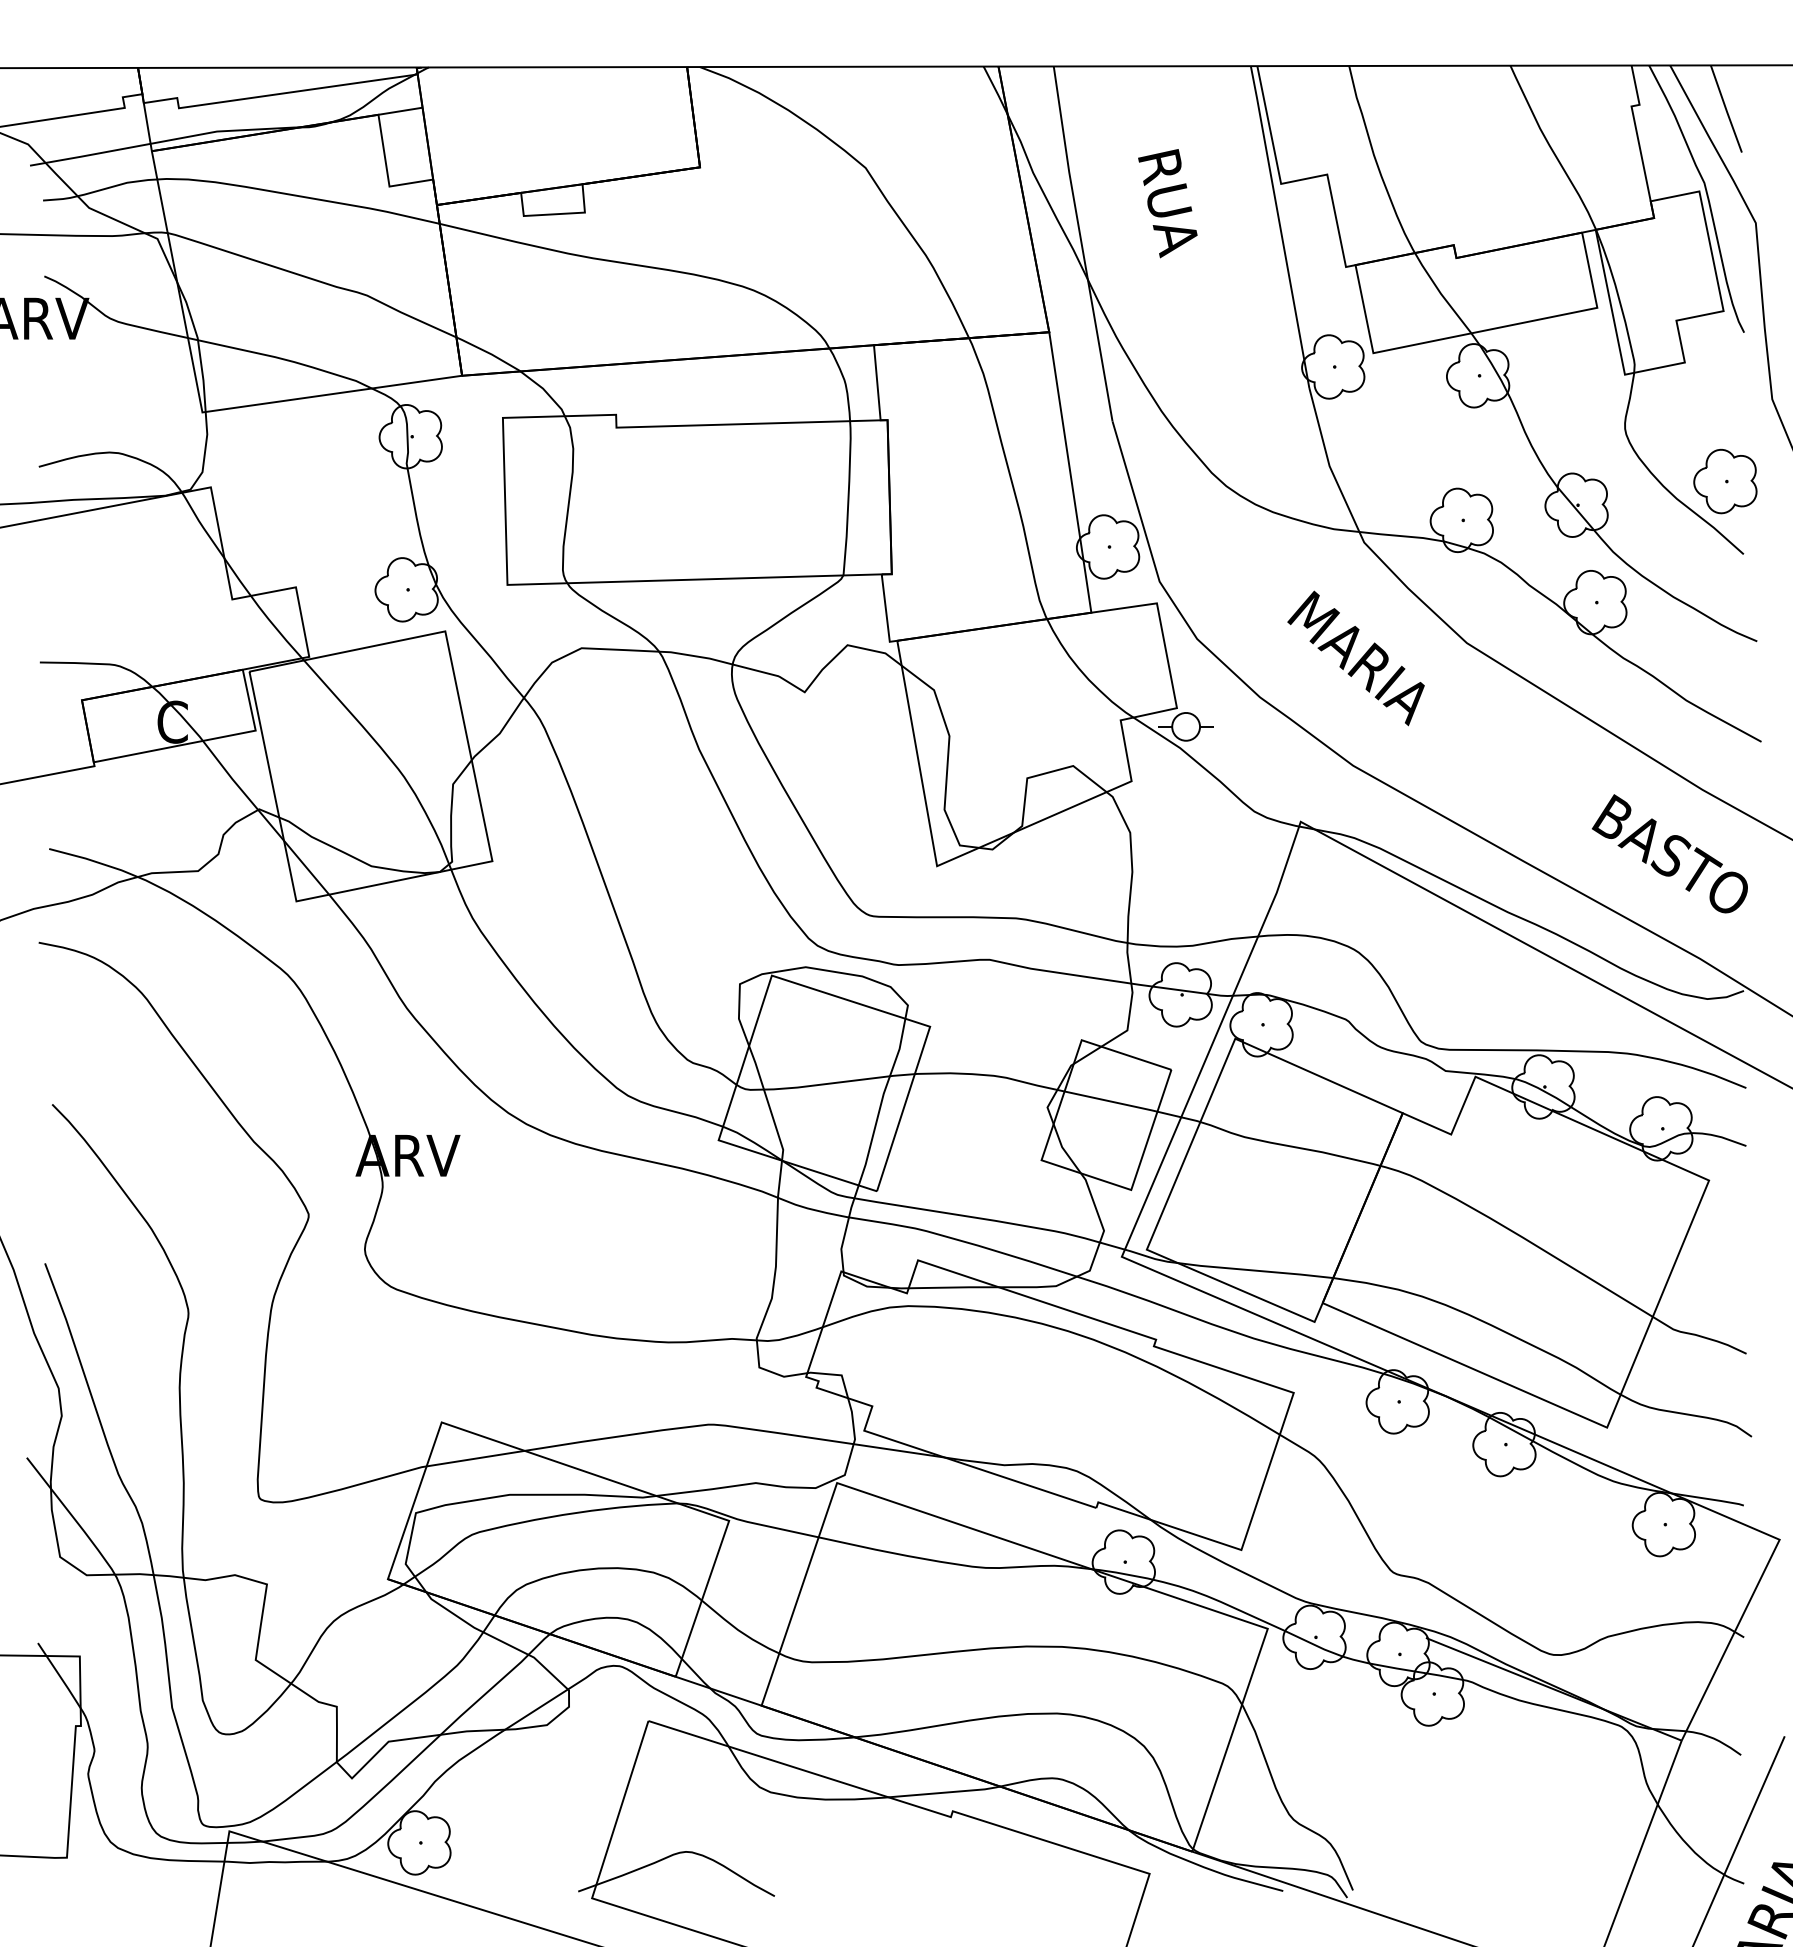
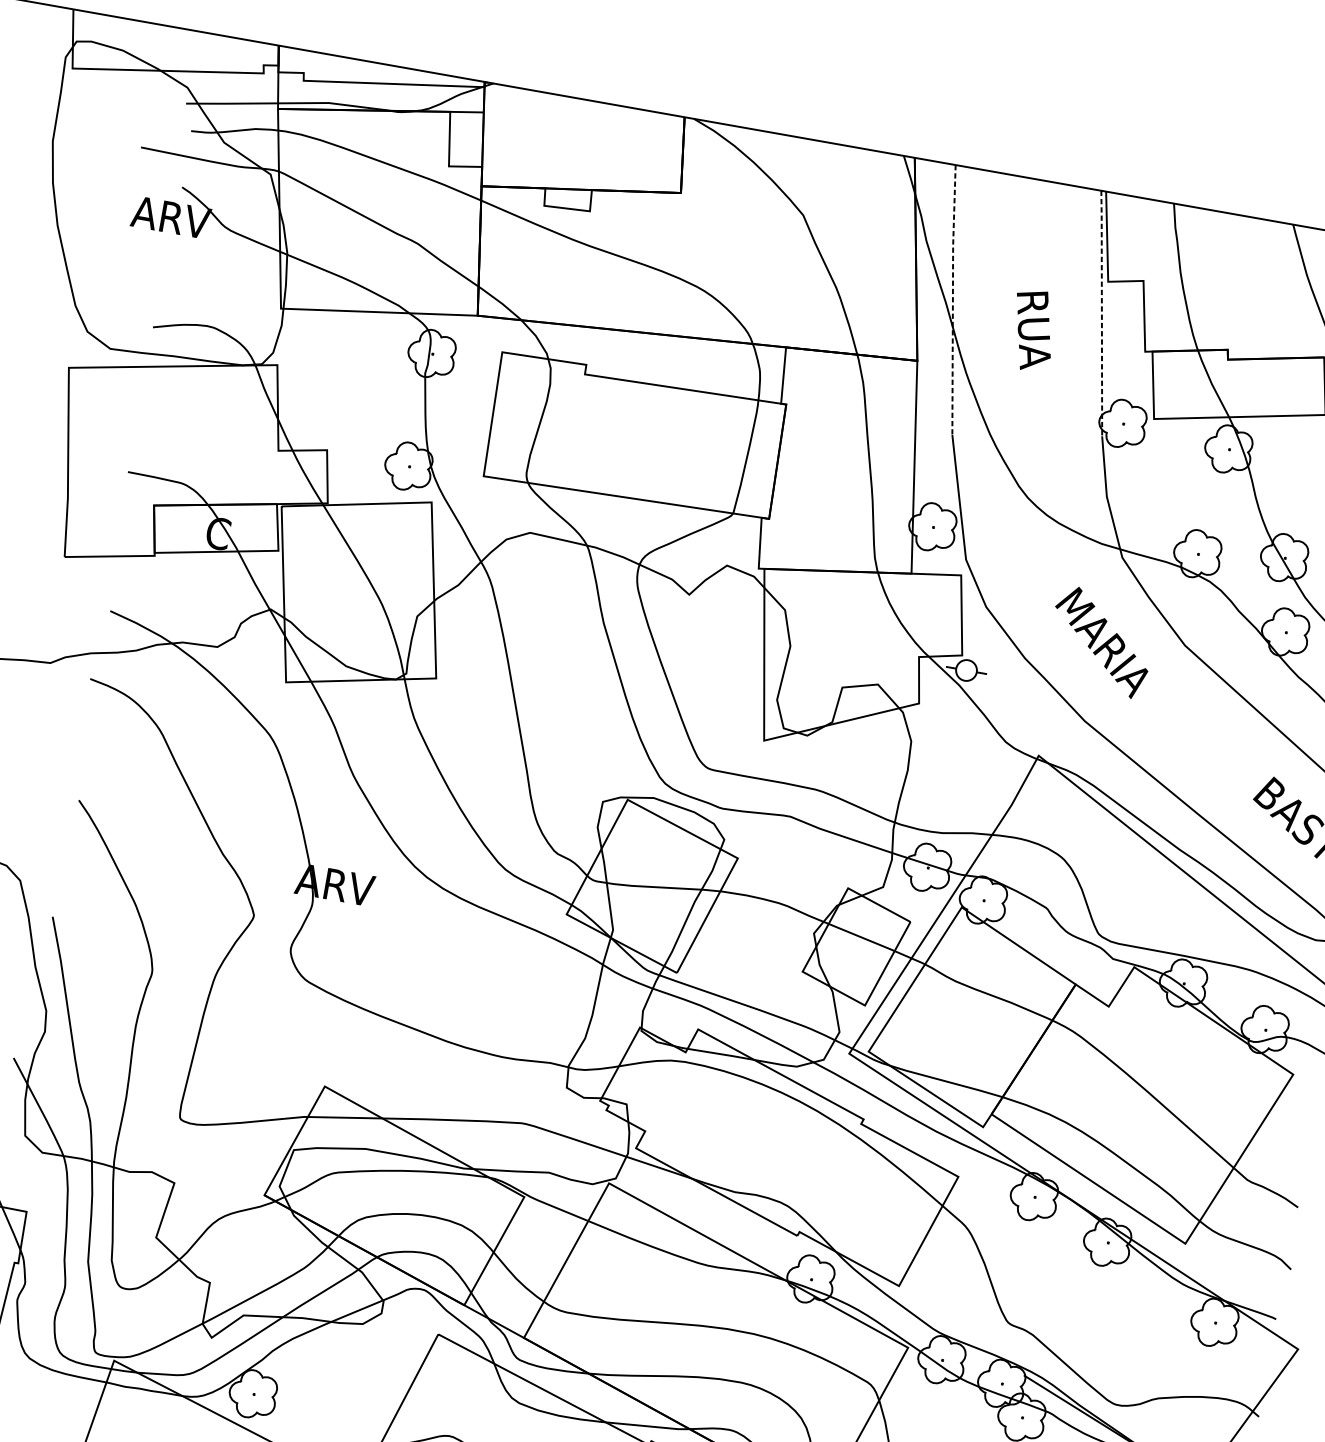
text: (1167, 203) -> (1032, 330), moved
line: (1280, 226) -> (1102, 313), solid -> dashed
line: (1081, 243) -> (952, 299), solid -> dashed

